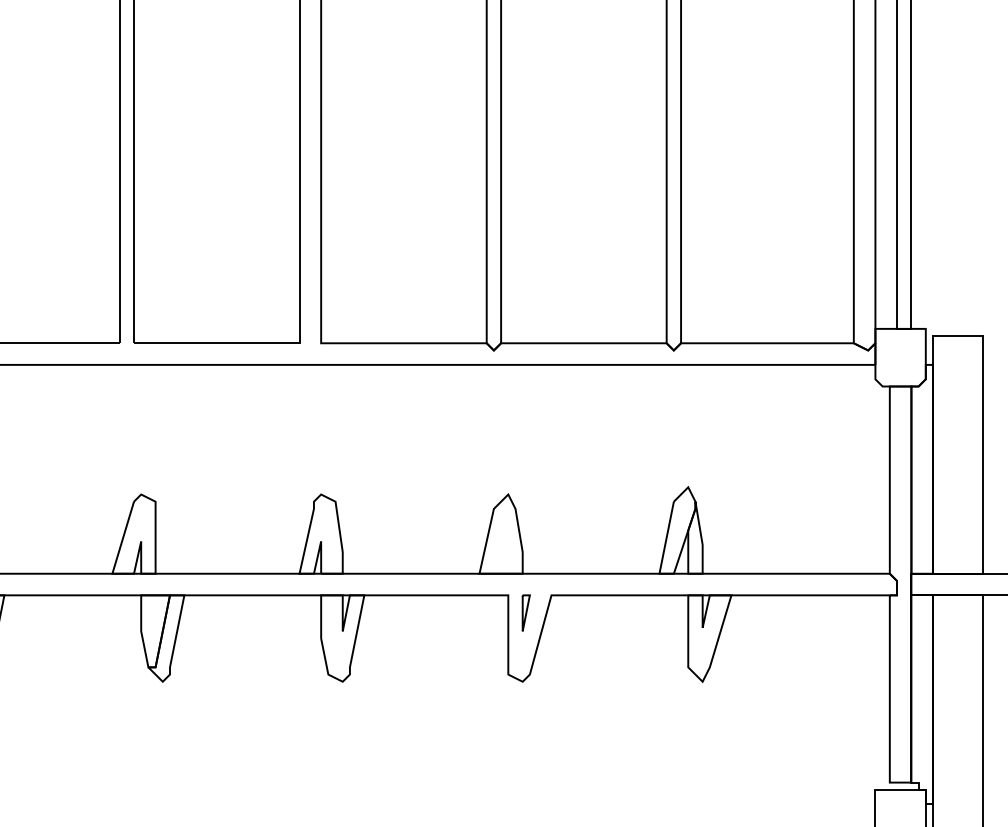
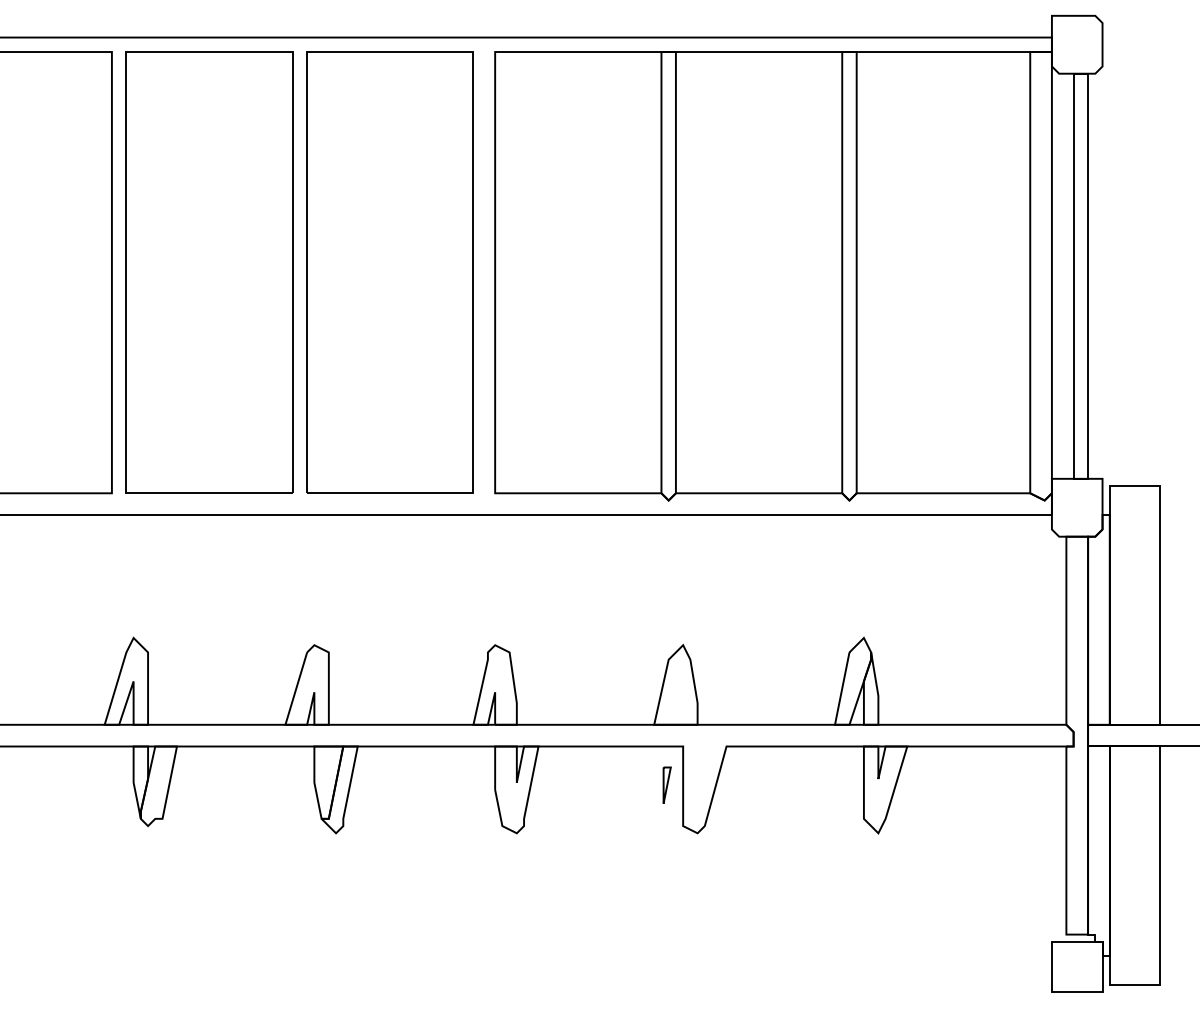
part: (525, 612) -> (666, 784), moved

